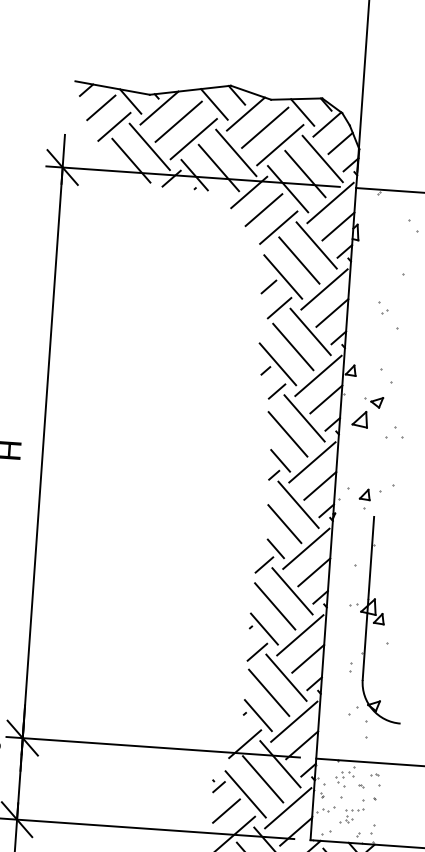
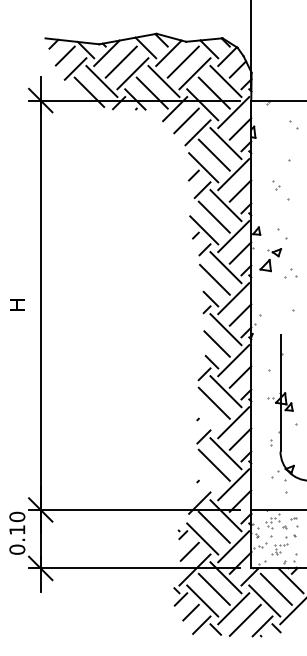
part: (369, 499) -> (276, 322), removed
line: (264, 628) -> (207, 419), removed
line: (258, 714) -> (207, 481), removed

